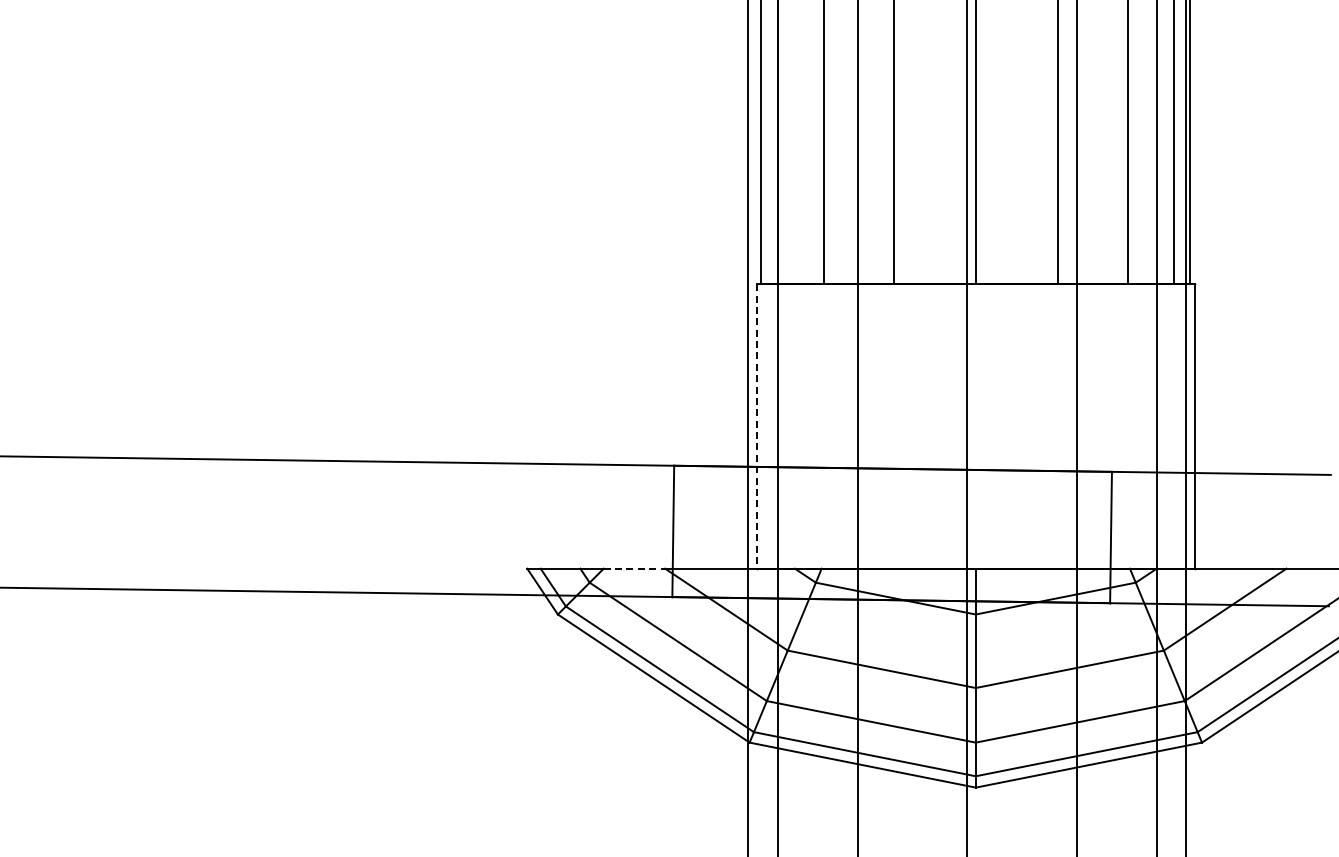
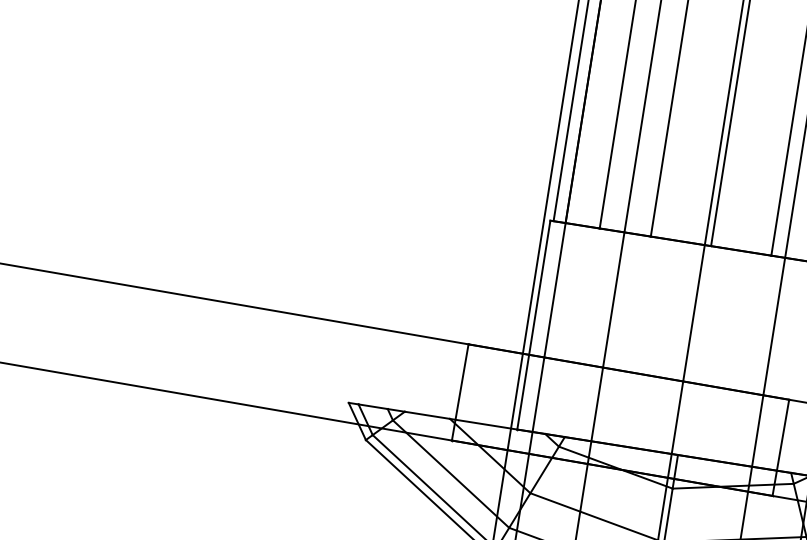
line: (756, 426) -> (533, 325), dashed -> solid
line: (634, 568) -> (427, 415), dashed -> solid

